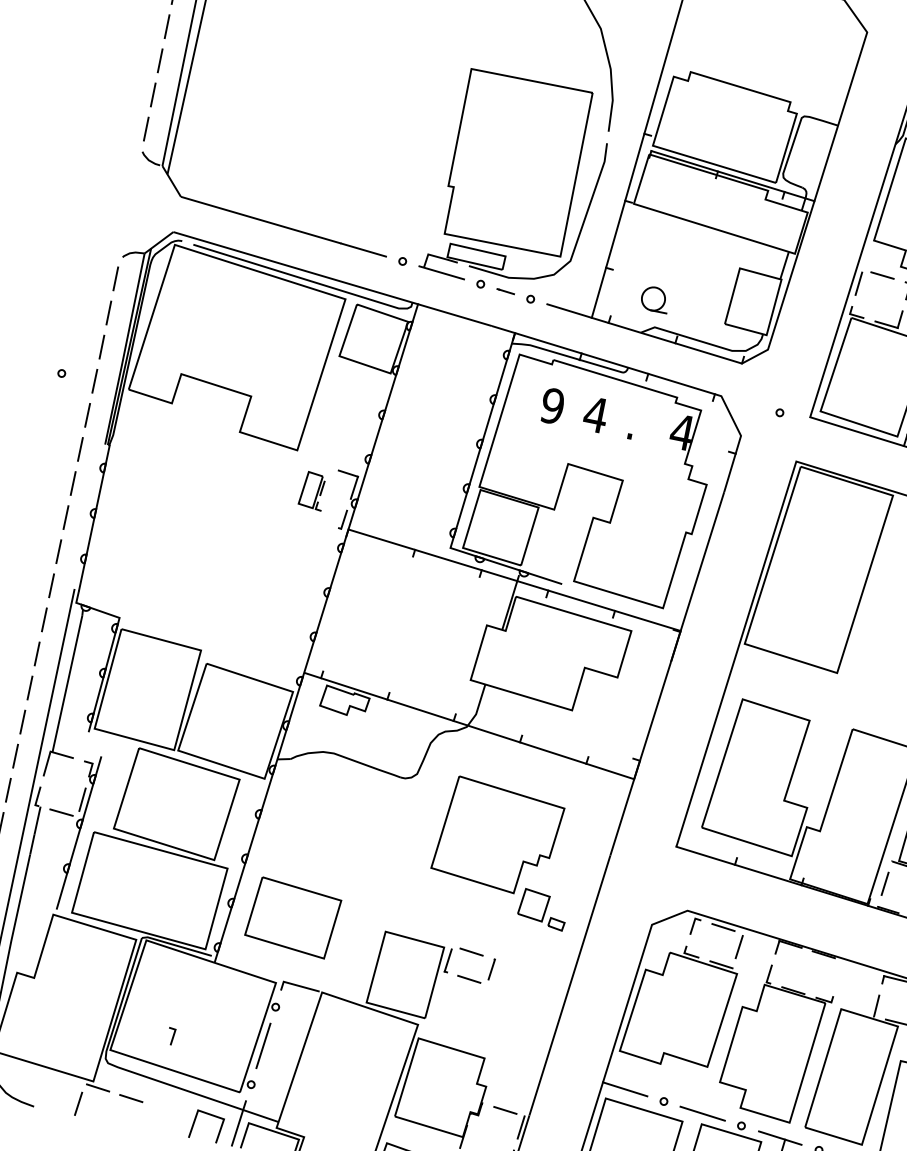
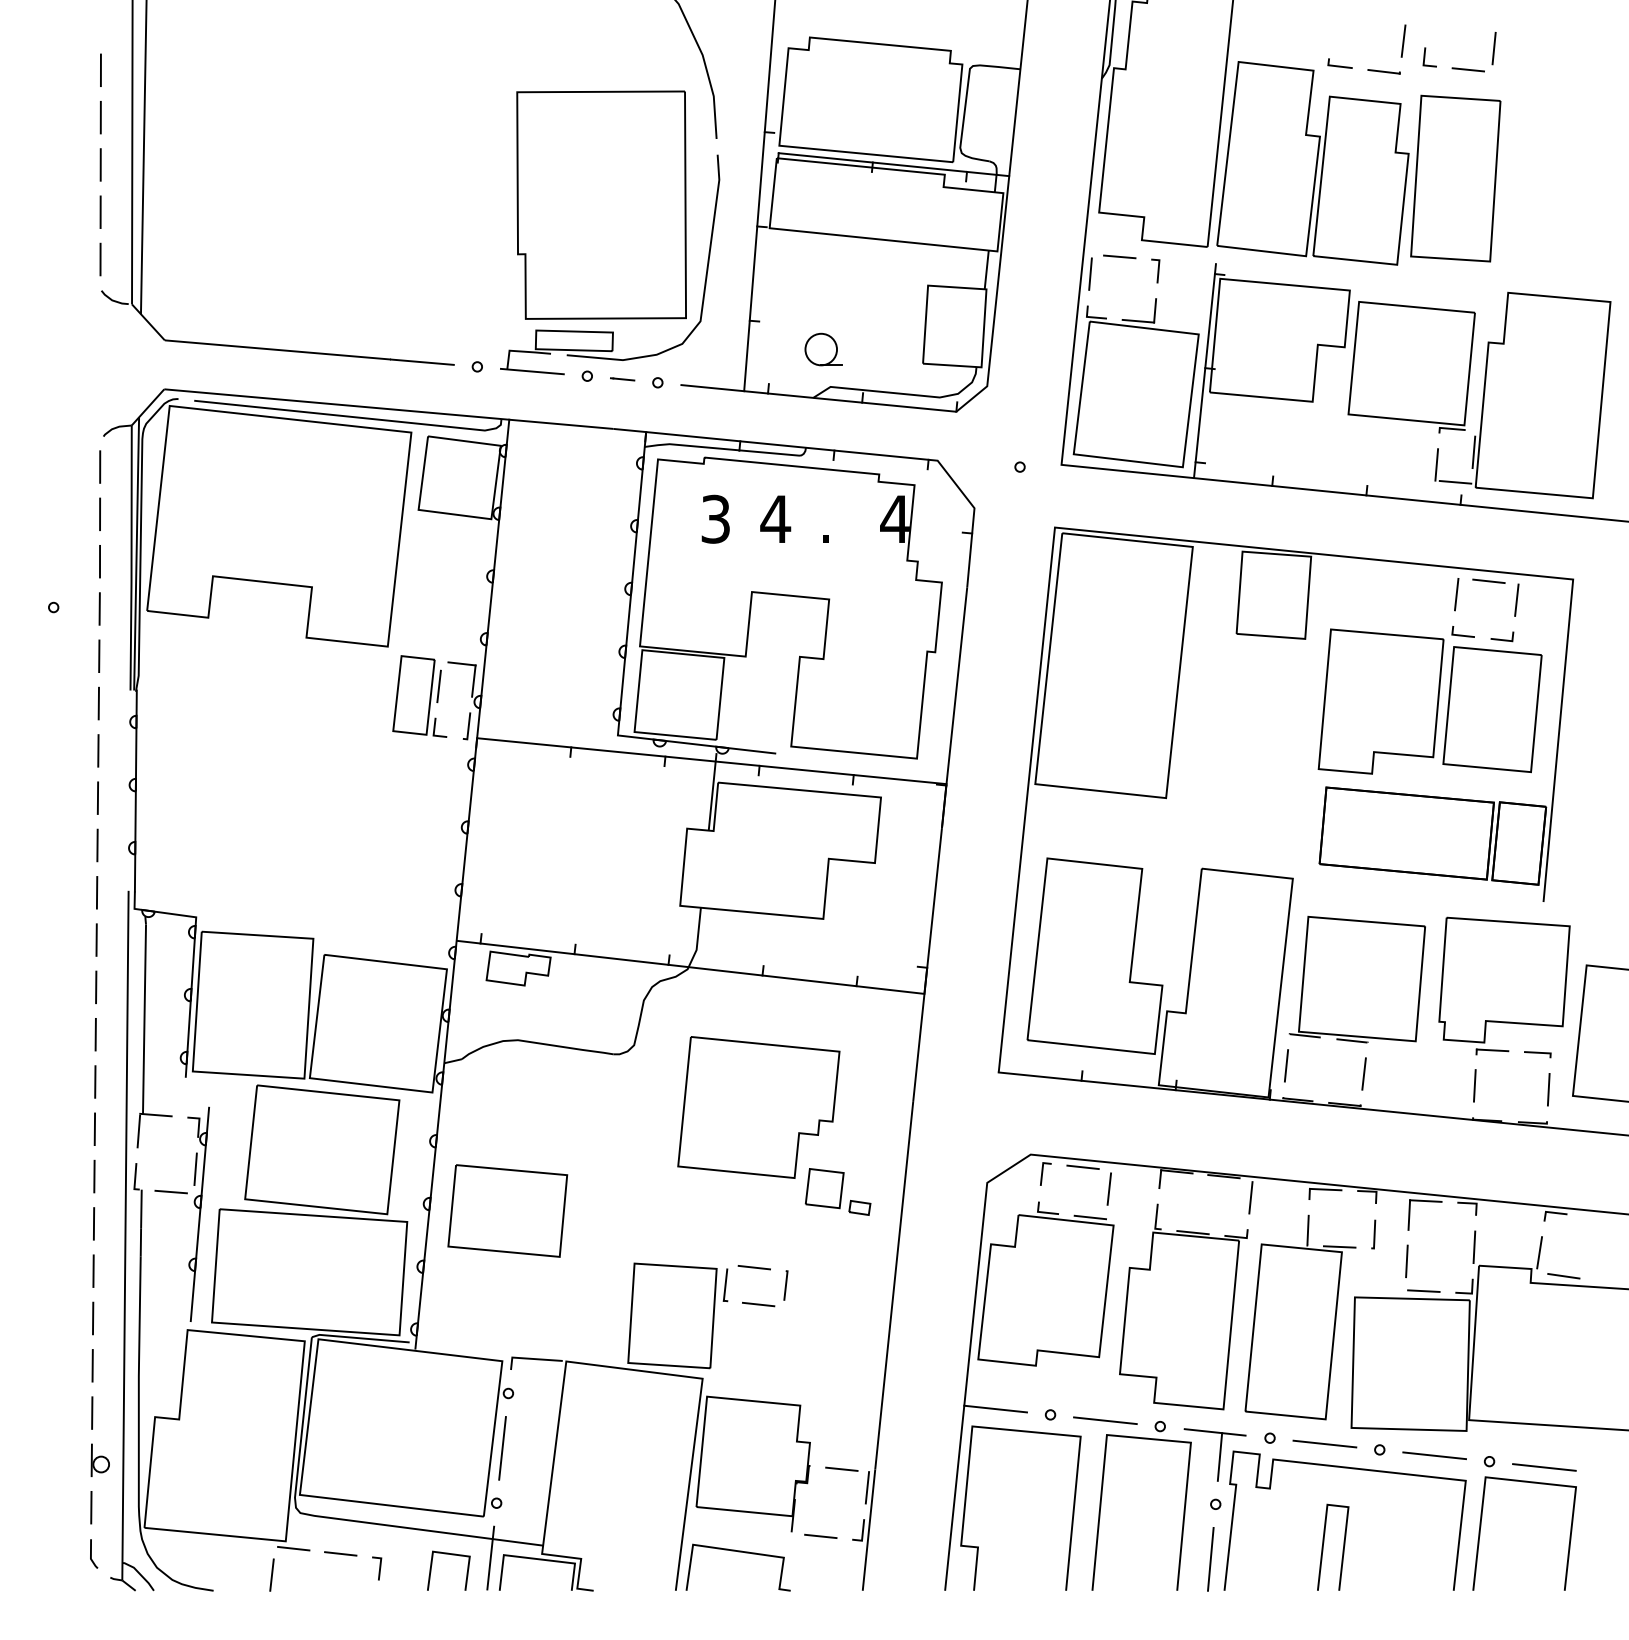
text: (552, 405) -> (715, 518), 9 -> 3
part: (312, 491) -> (419, 696), size x1.67
part: (293, 917) -> (507, 1210), moved
line: (839, 973) -> (1250, 1197), added
line: (172, 1036) -> (379, 1568), moved

